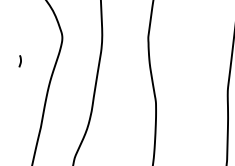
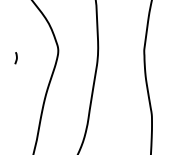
curve: (20, 61) -> (16, 58), moved

